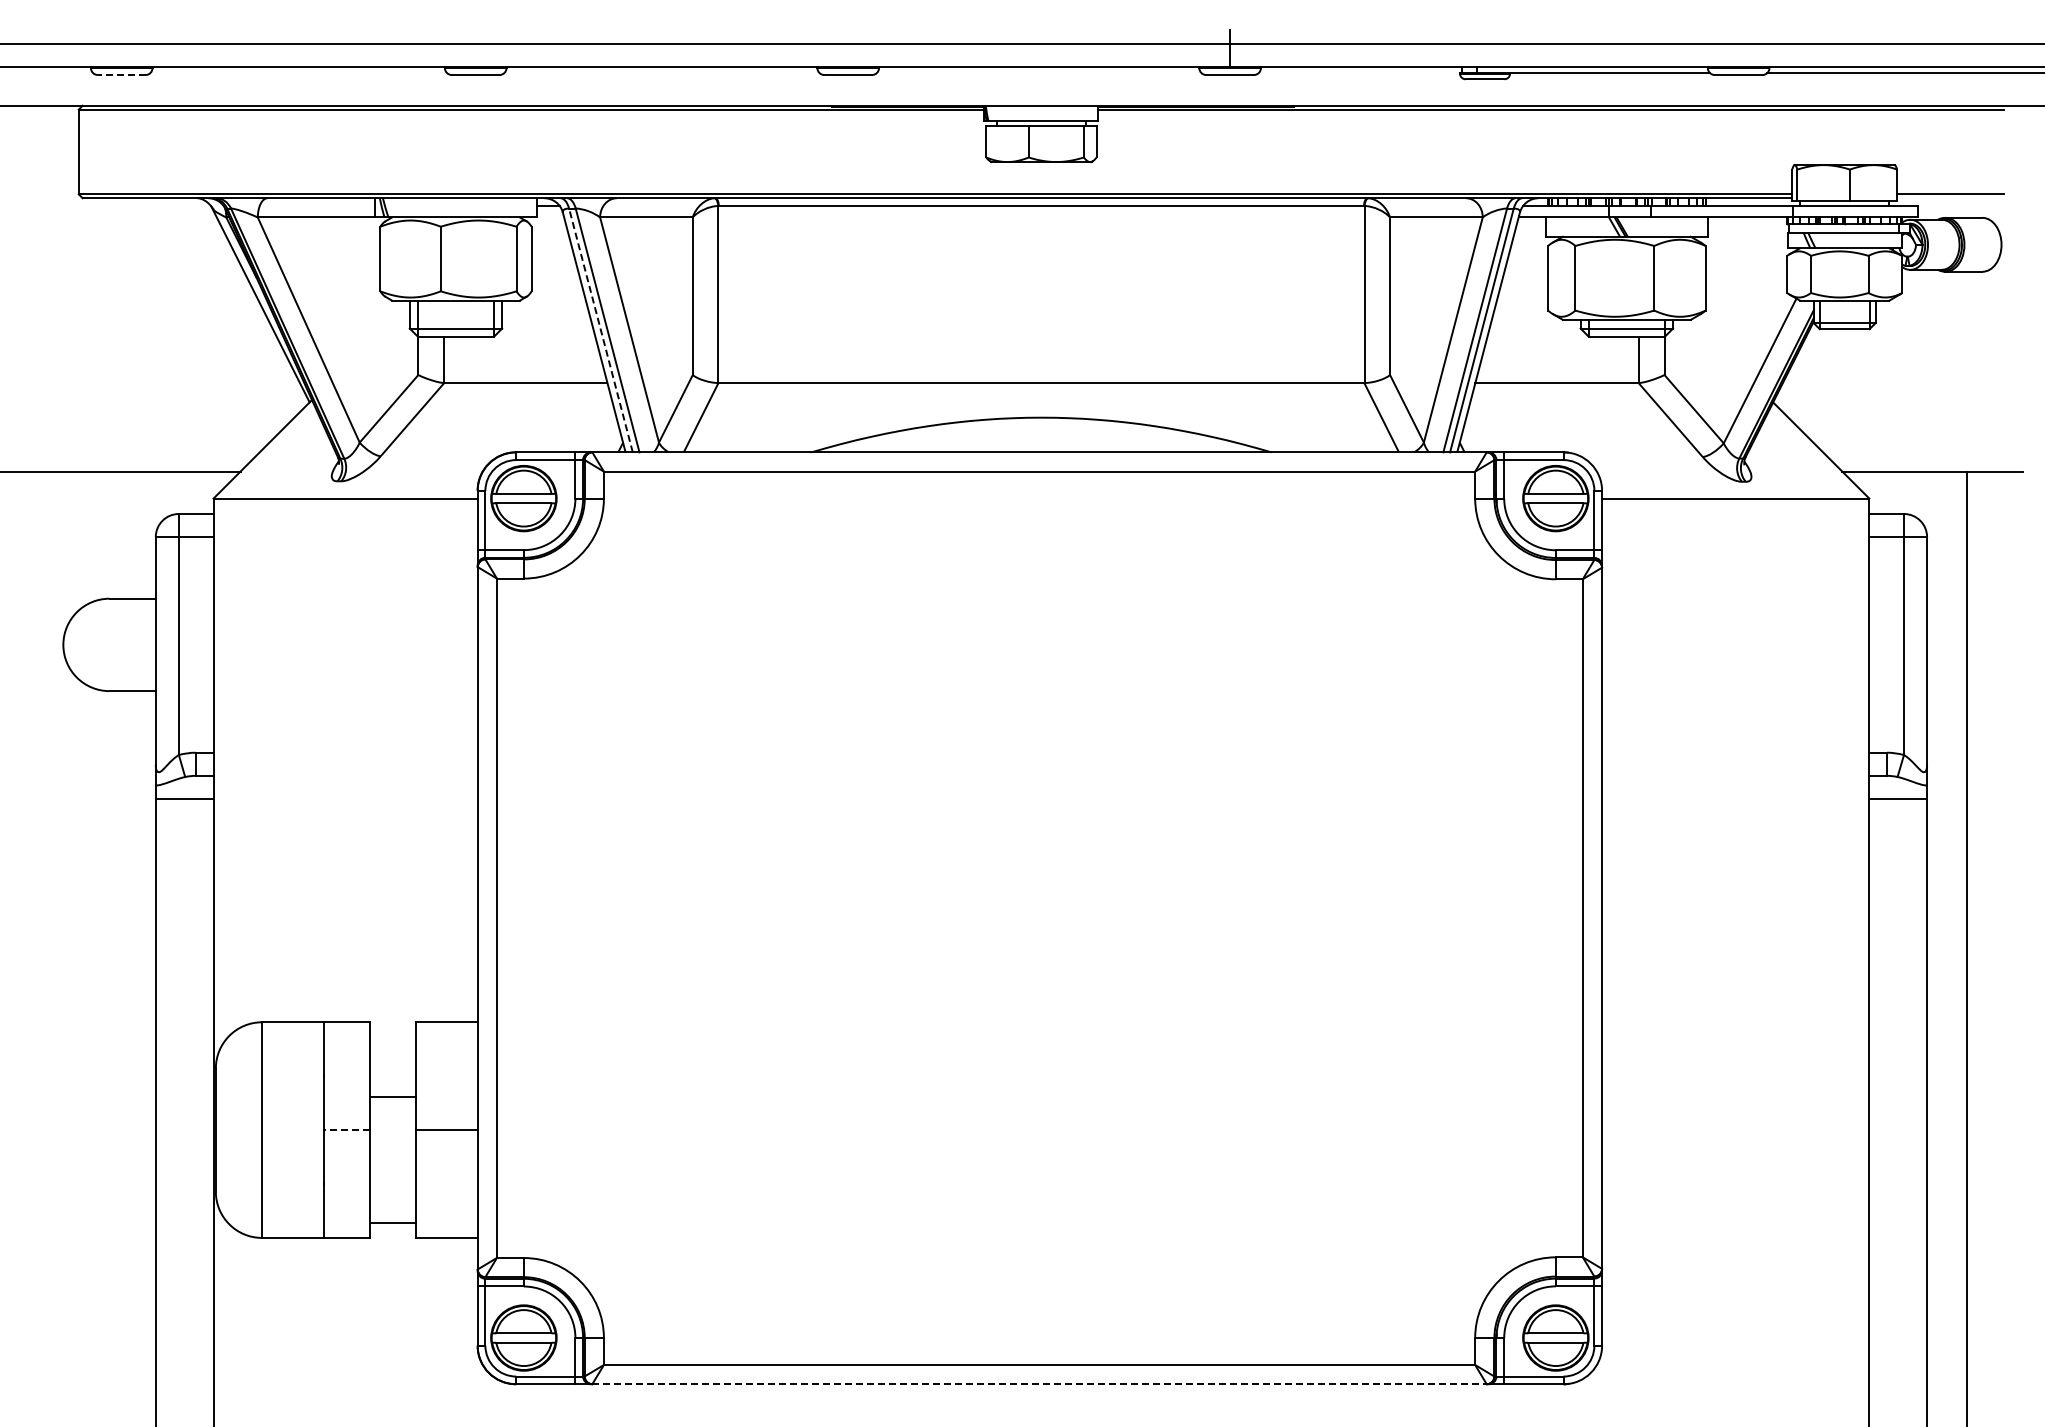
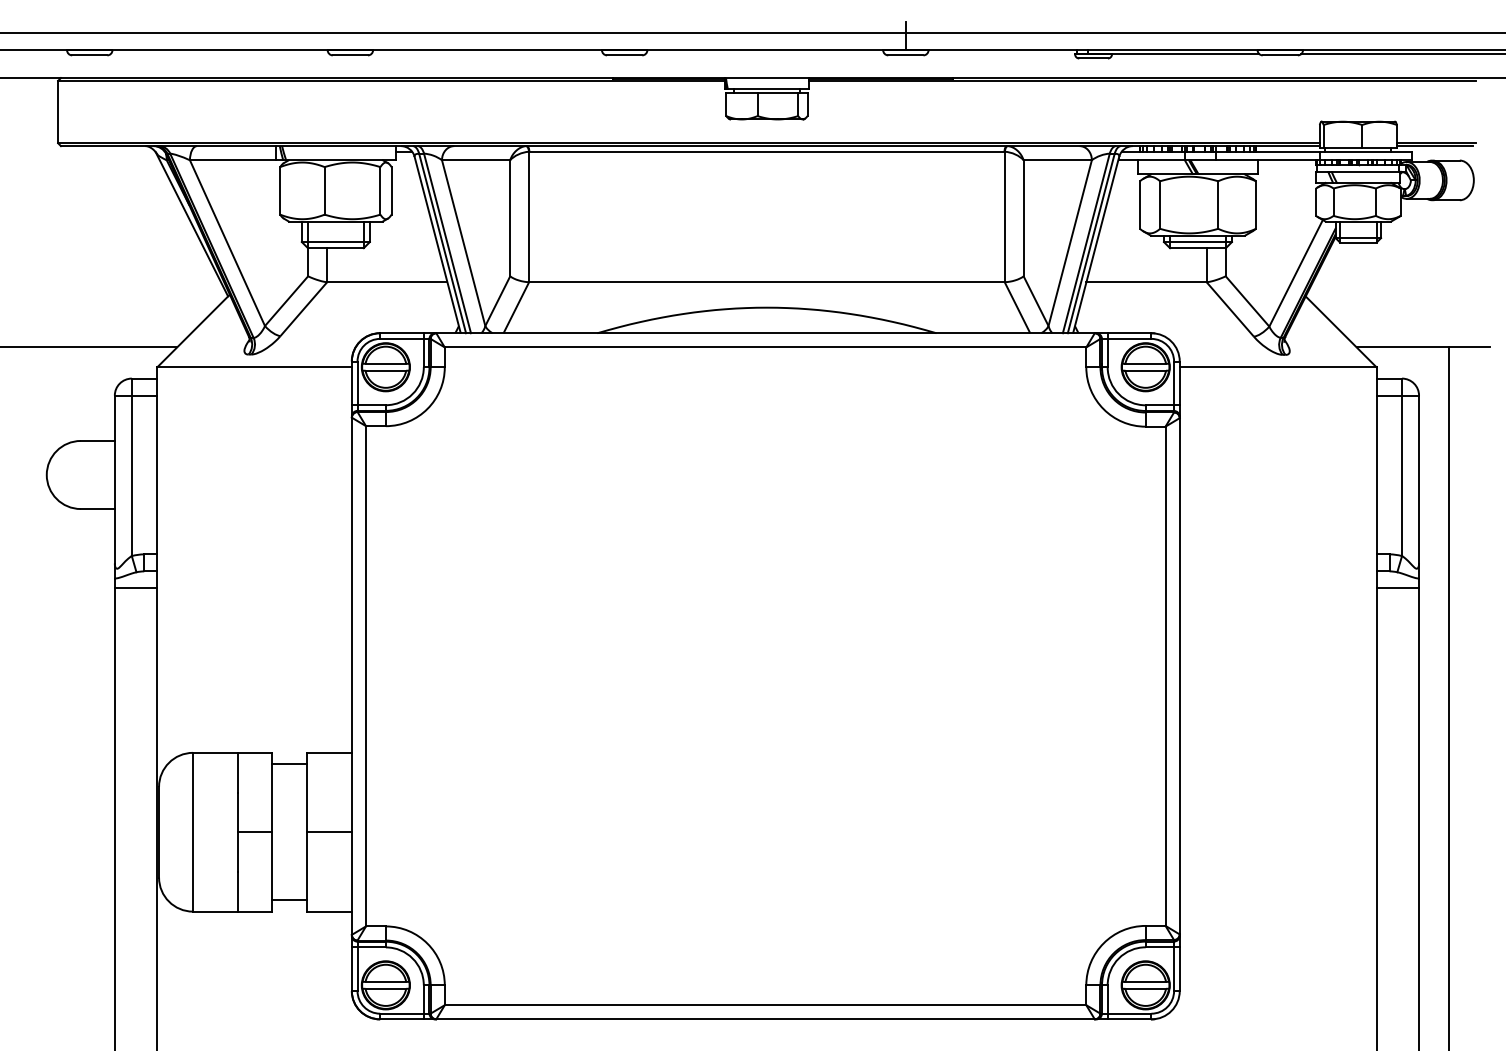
line: (121, 75) -> (89, 55), dashed -> solid
line: (1948, 198) -> (1434, 146), added
line: (600, 329) -> (442, 242), dashed -> solid
line: (392, 1096) -> (289, 764), moved
line: (346, 1130) -> (255, 832), dashed -> solid
line: (1040, 1384) -> (766, 1019), dashed -> solid

